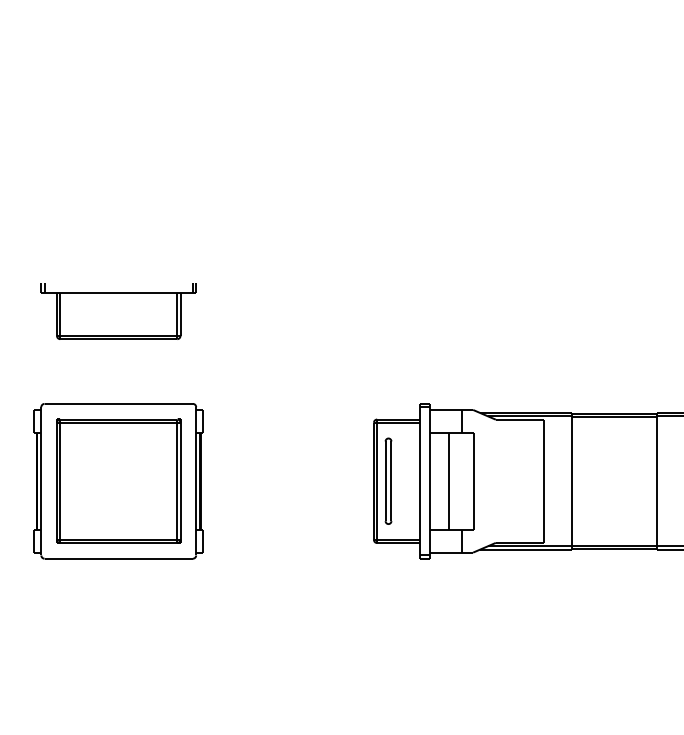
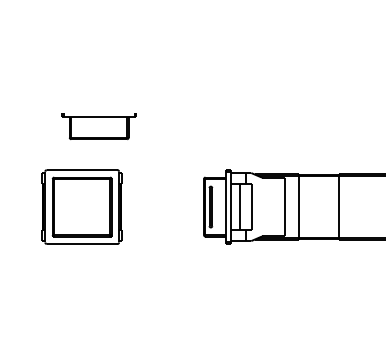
part: (117, 312) -> (98, 126), moved

